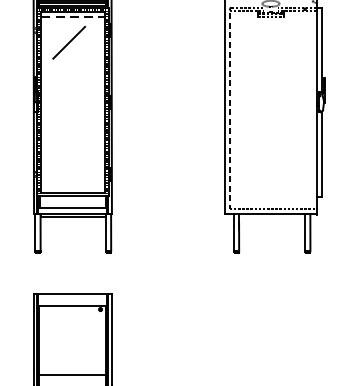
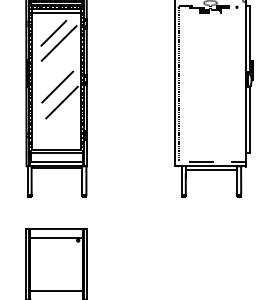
line: (72, 17) -> (56, 13), dashed -> solid
line: (75, 55) -> (58, 43), added
line: (73, 111) -> (57, 86), added
line: (79, 131) -> (61, 102), added
line: (272, 219) -> (211, 170), added

